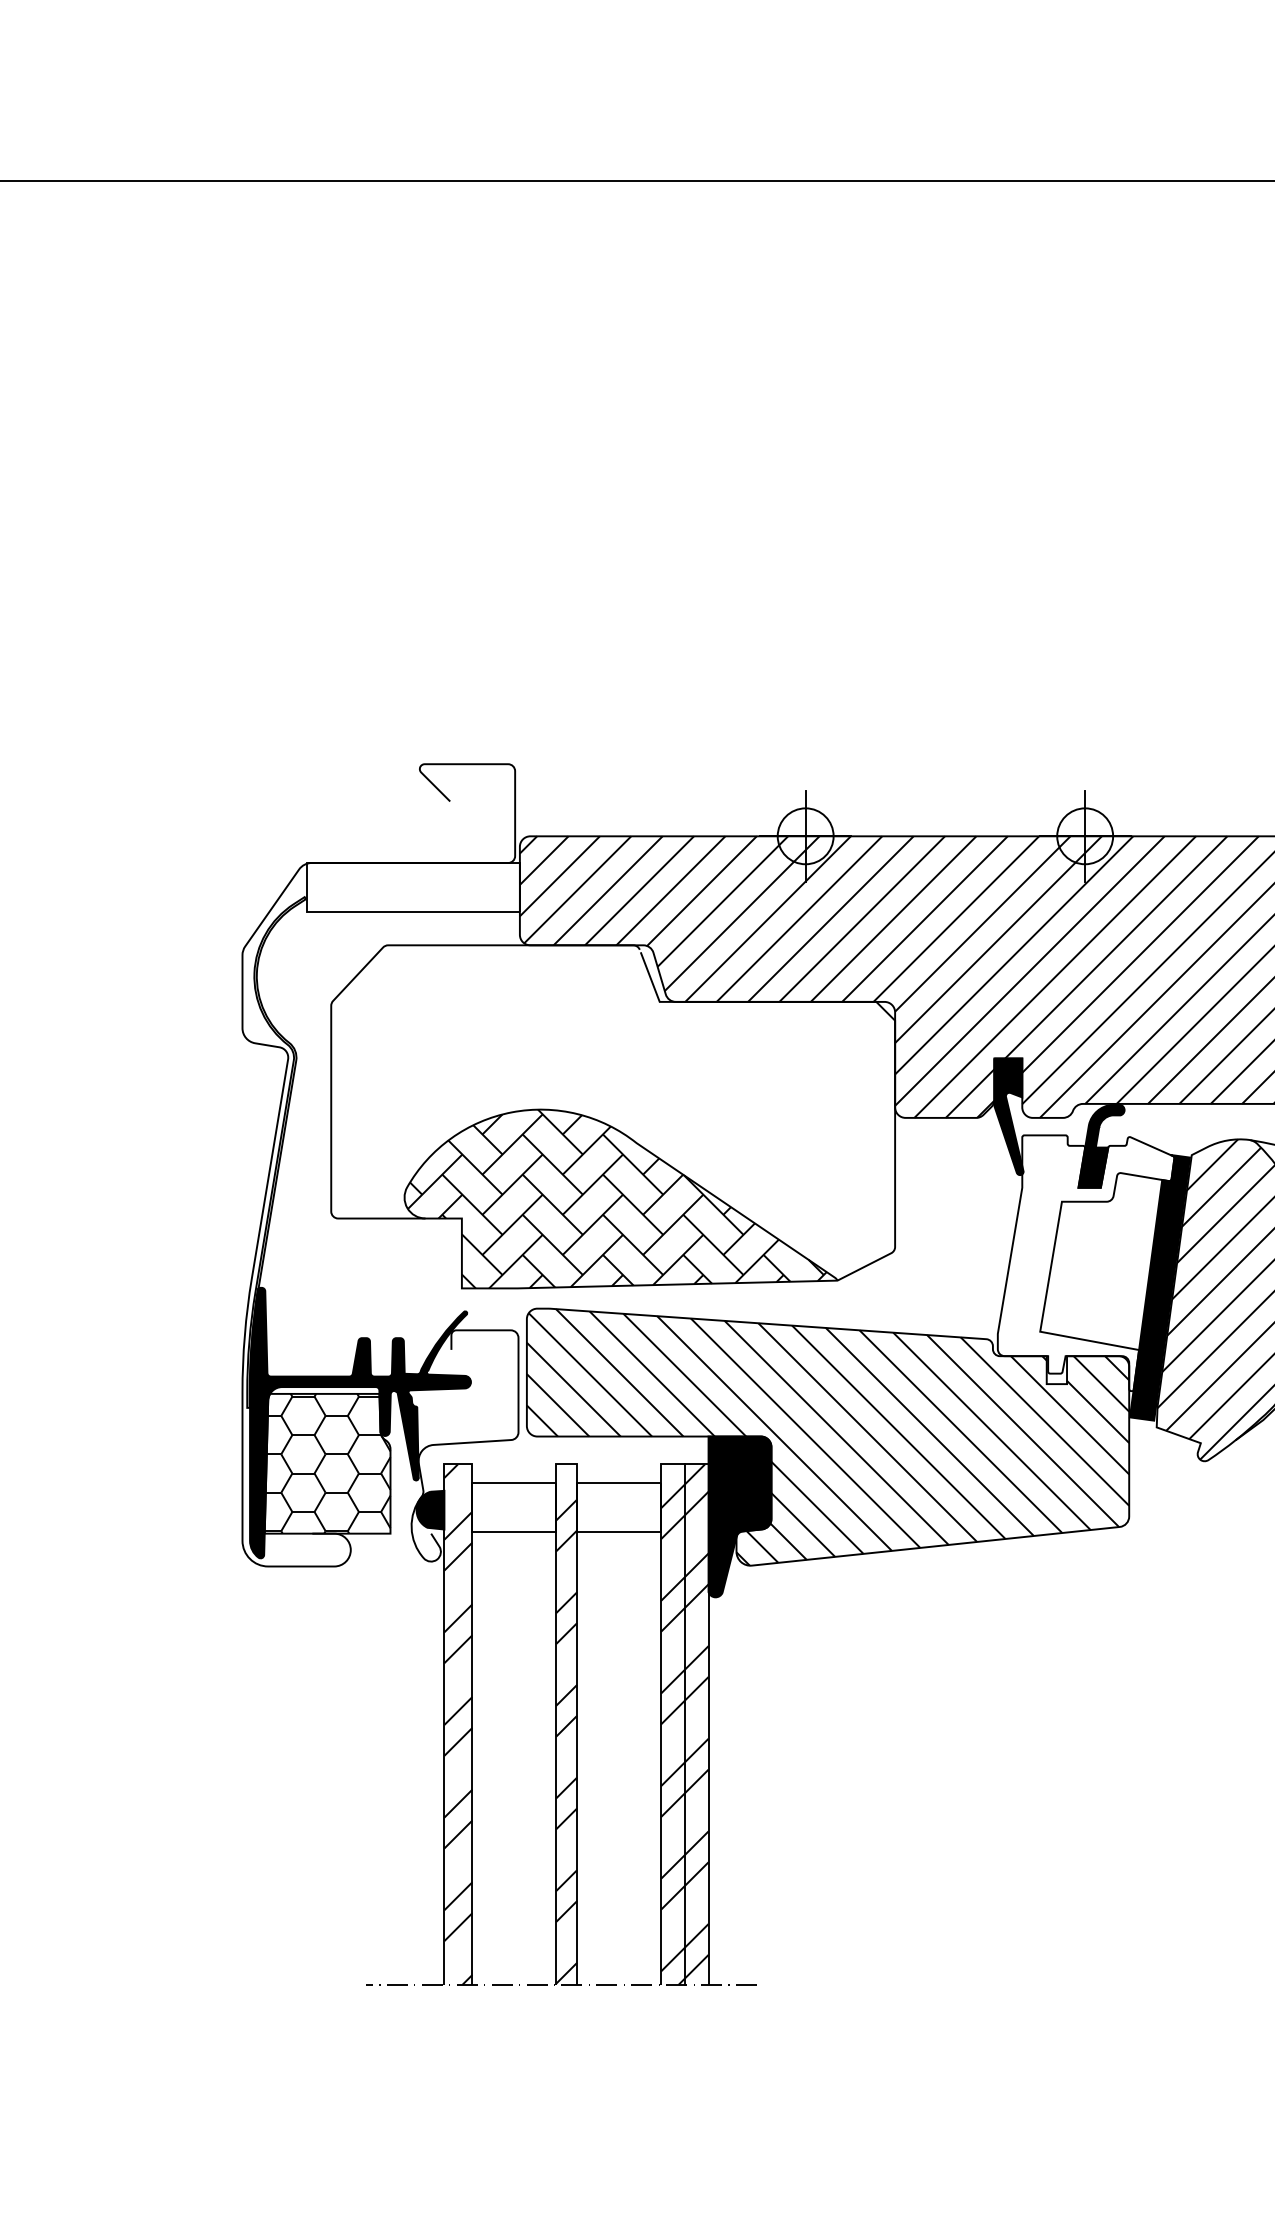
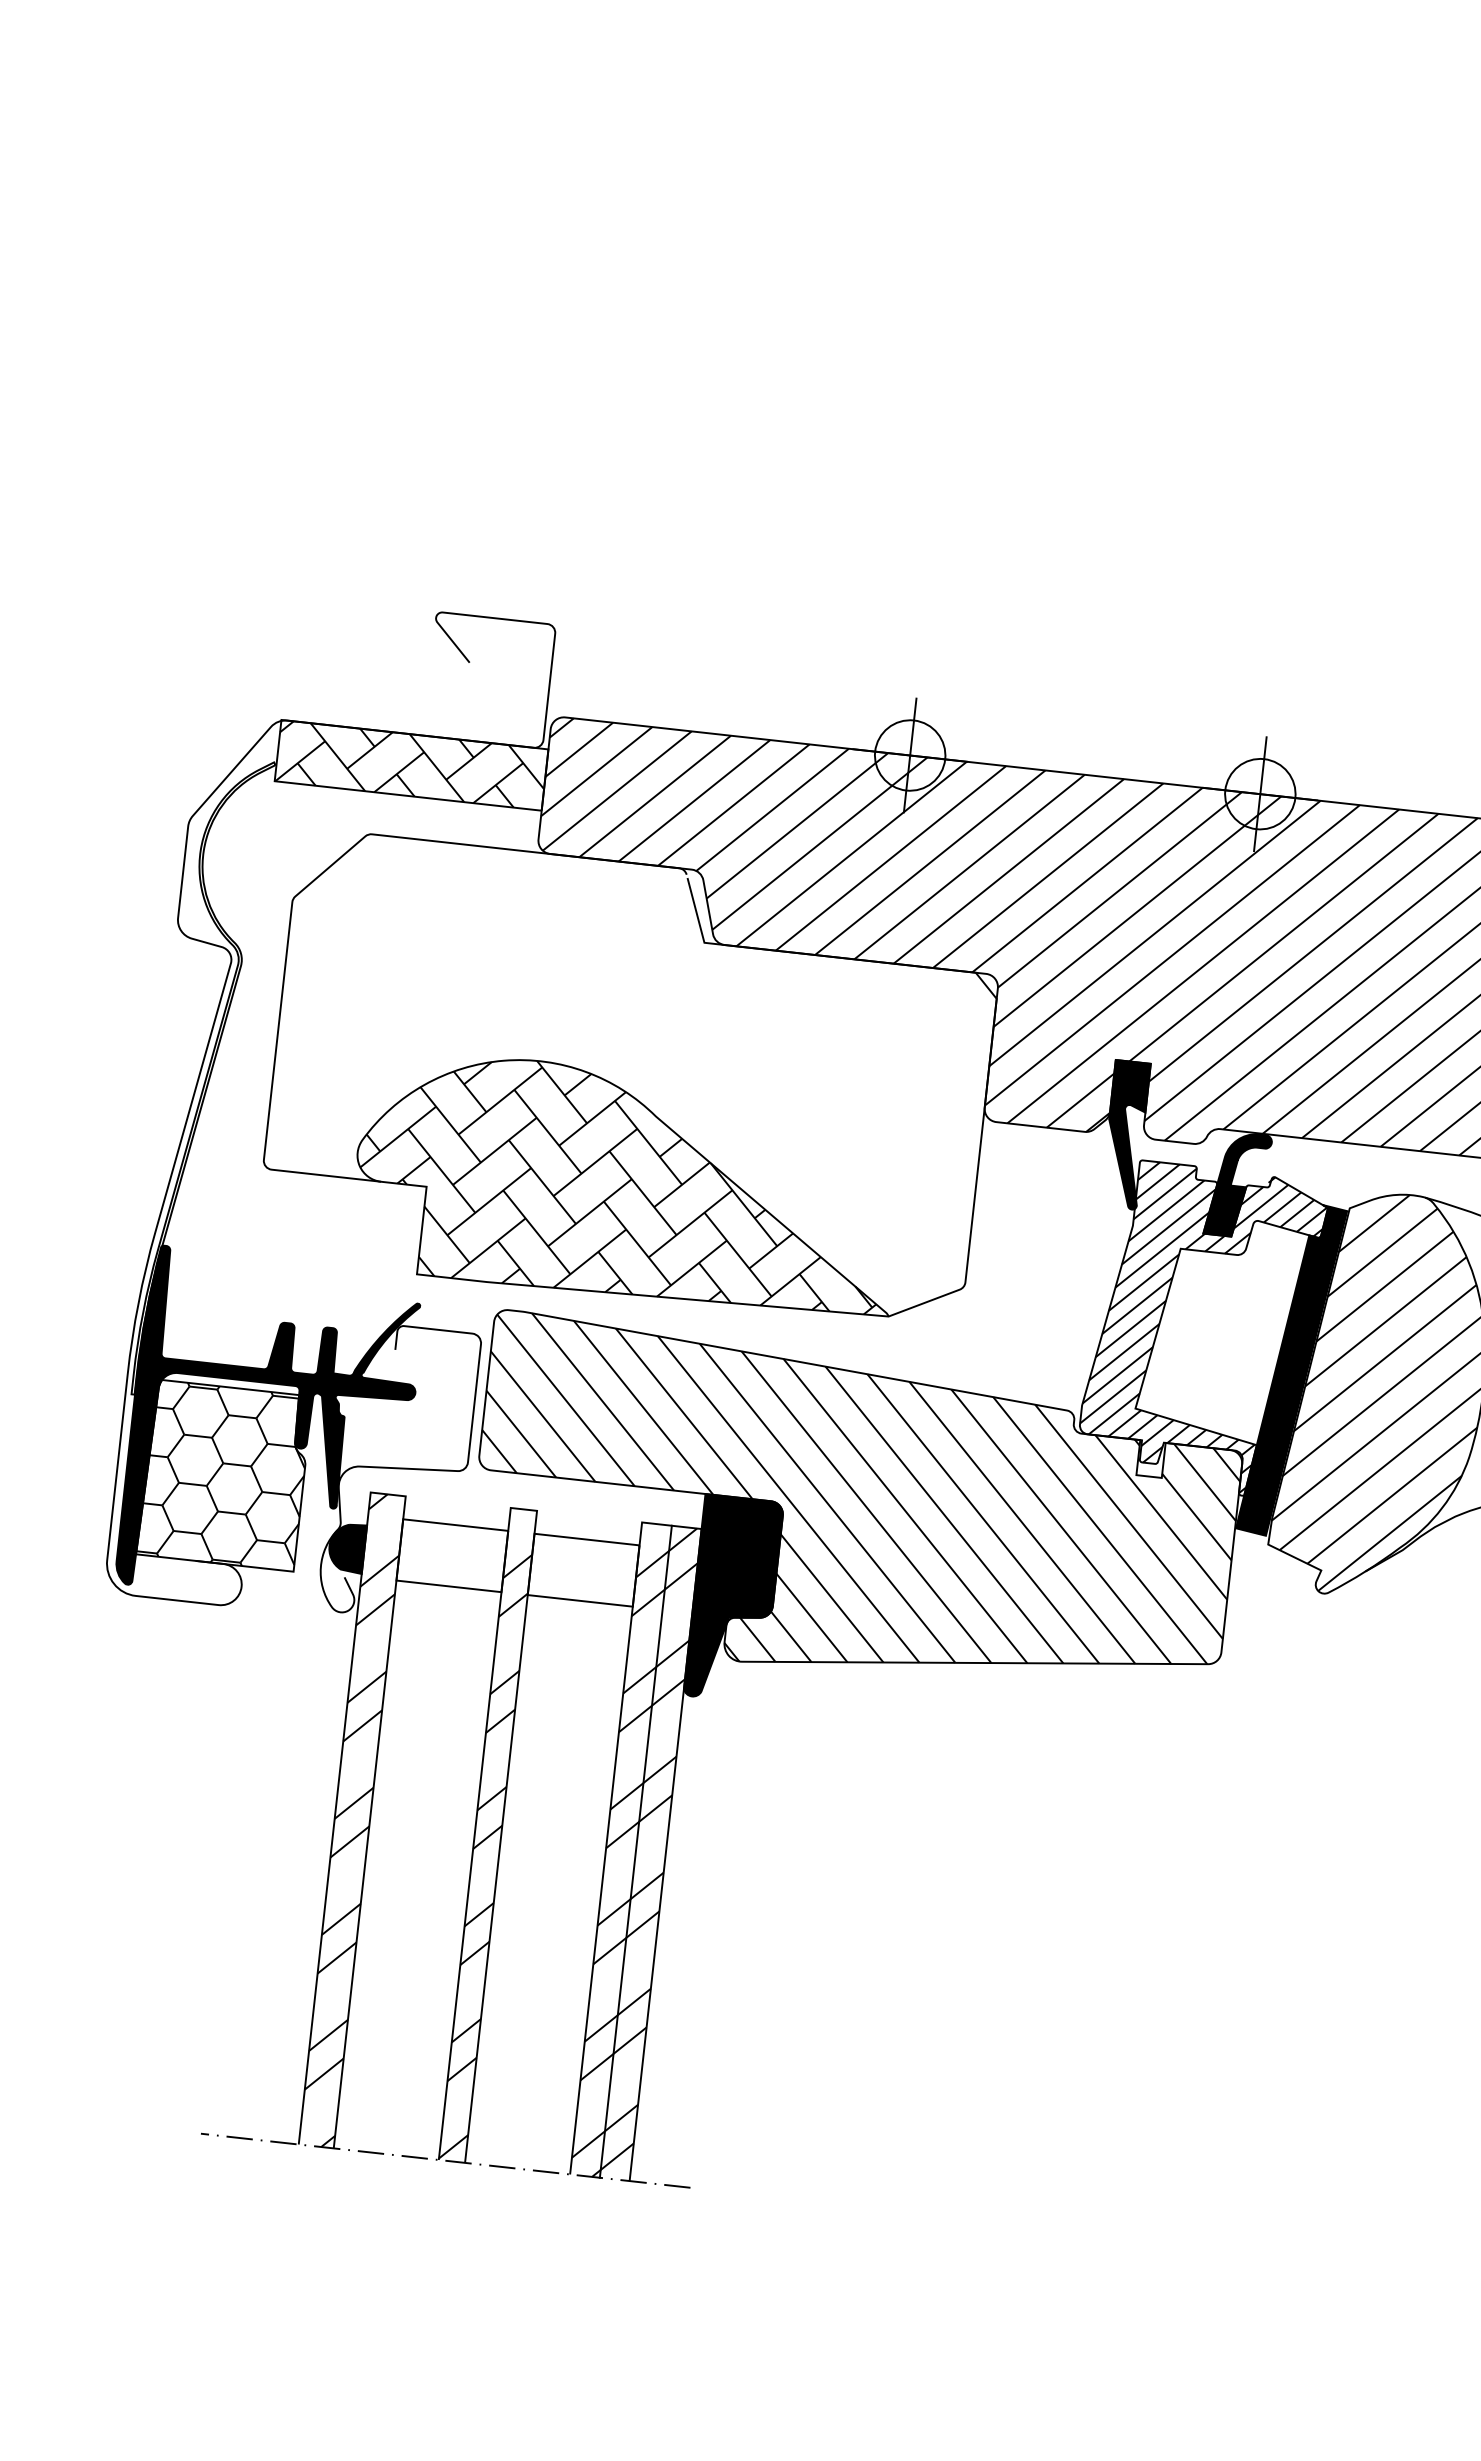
hatch: (412, 887) -> (410, 765), added
hatch: (1085, 1262) -> (1201, 1328), added

